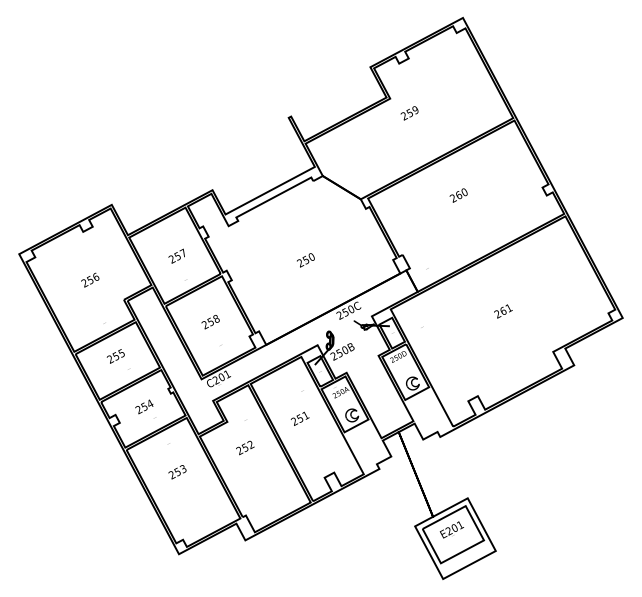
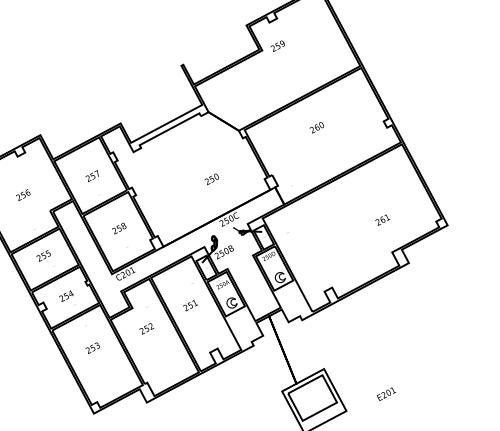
text: (409, 113) -> (277, 46), moved
text: (305, 260) -> (211, 179), moved
text: (503, 311) -> (382, 220), moved
text: (451, 529) -> (386, 393), moved

